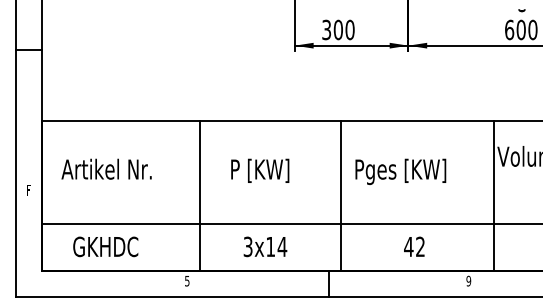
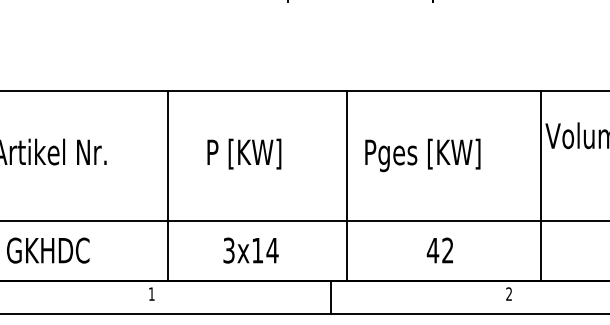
text: (187, 281) -> (152, 294), 5 -> 1
text: (468, 281) -> (508, 294), 9 -> 2

